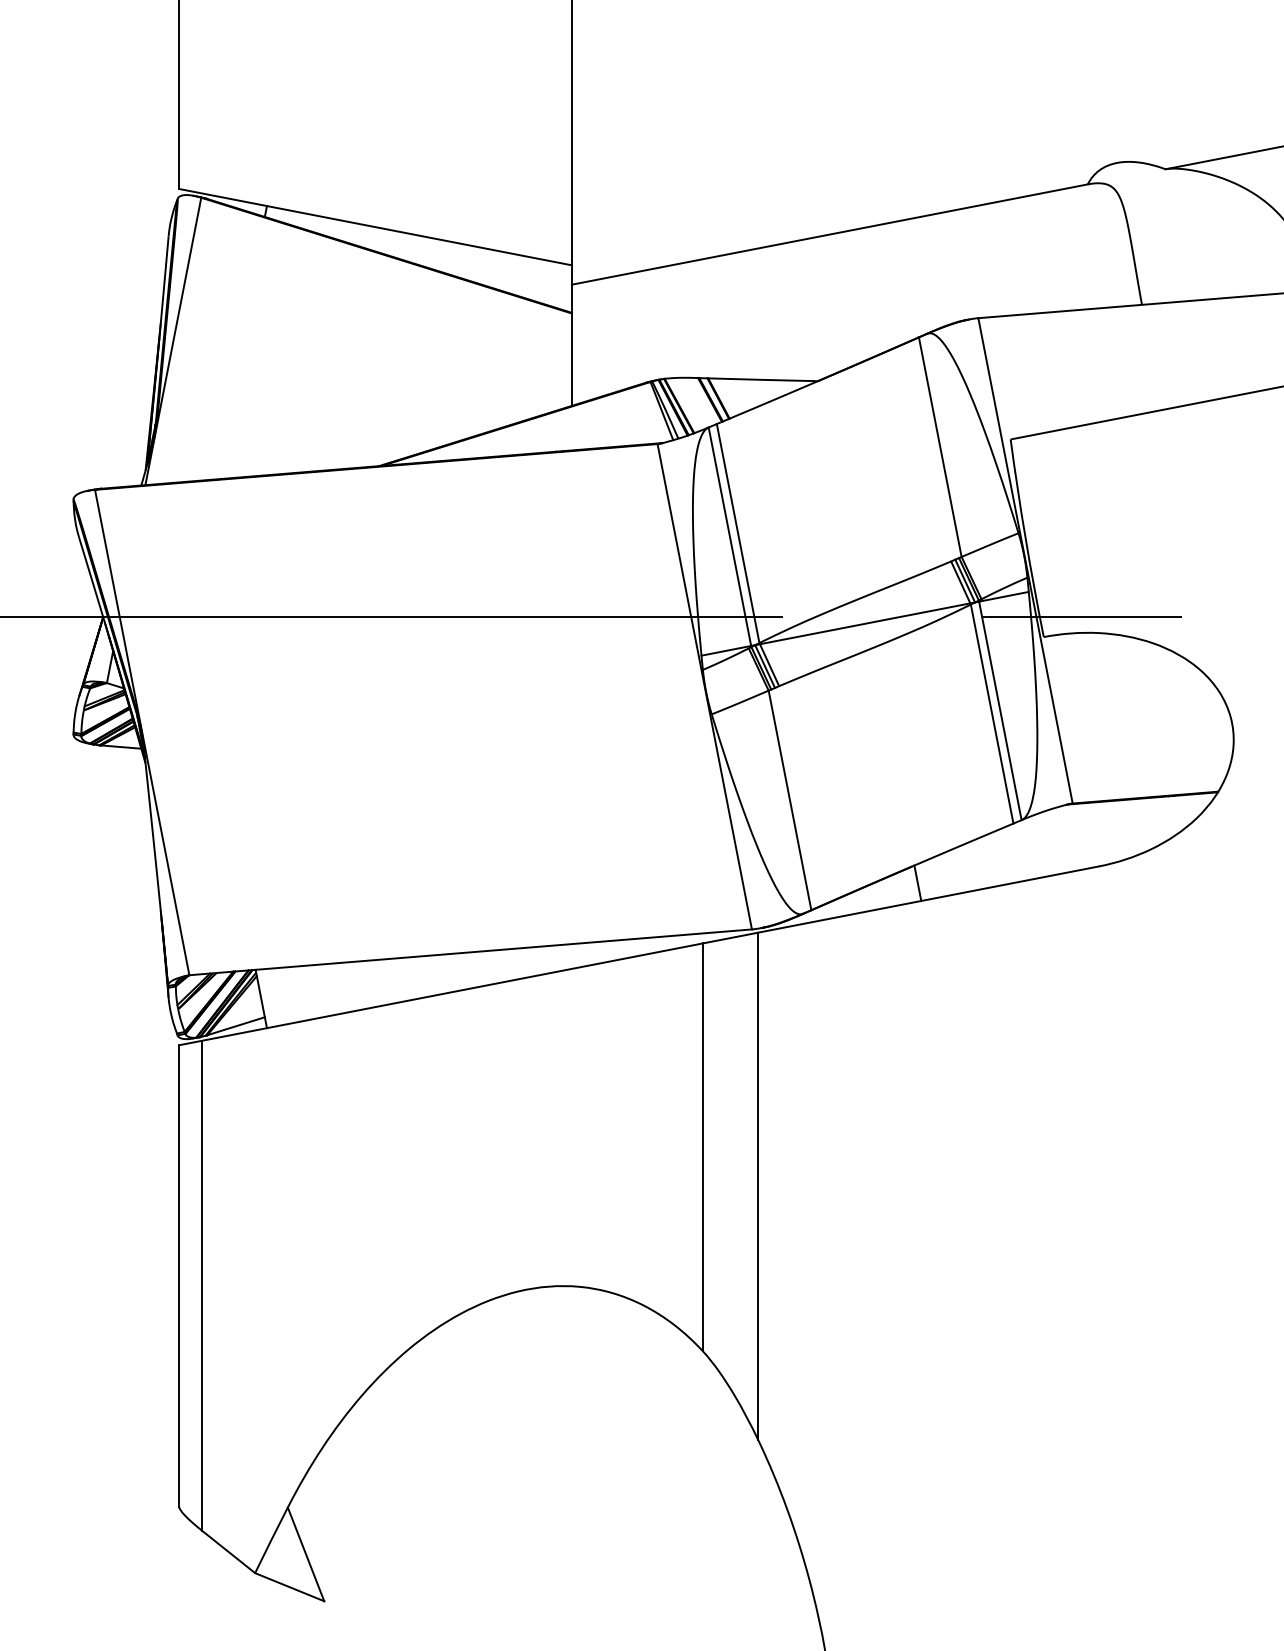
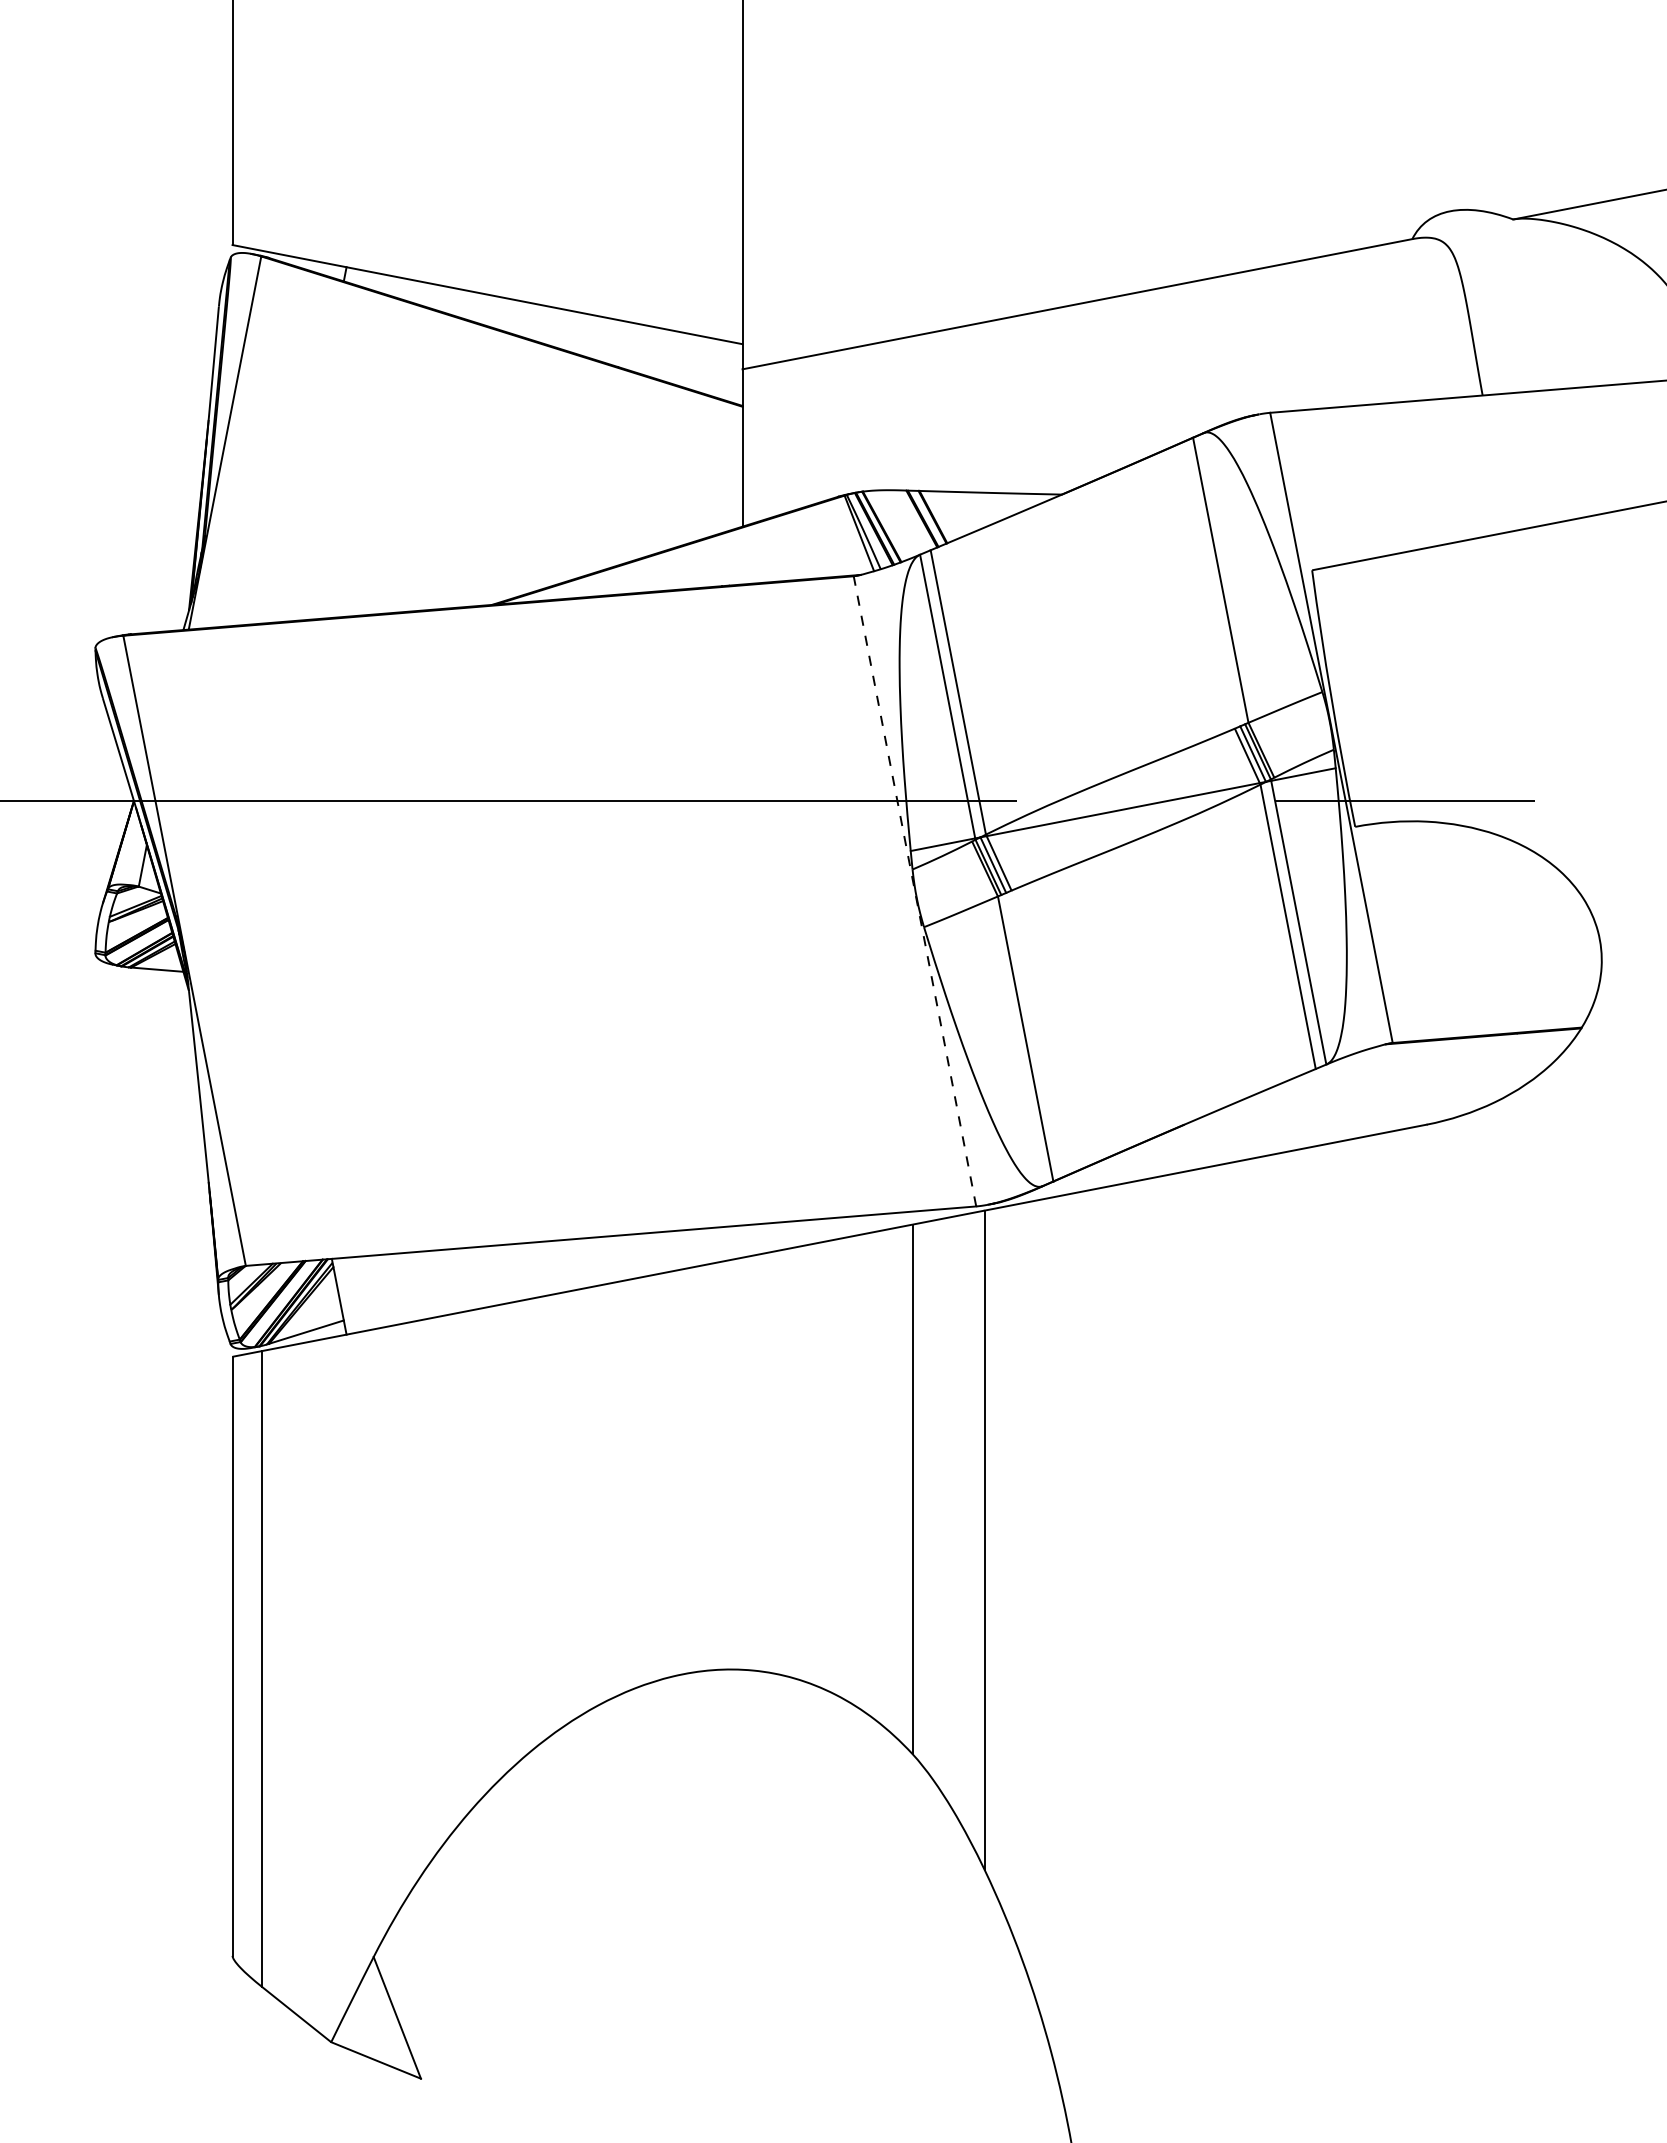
line: (704, 686) -> (914, 891), solid -> dashed
line: (917, 883) -> (1191, 1146), removed

